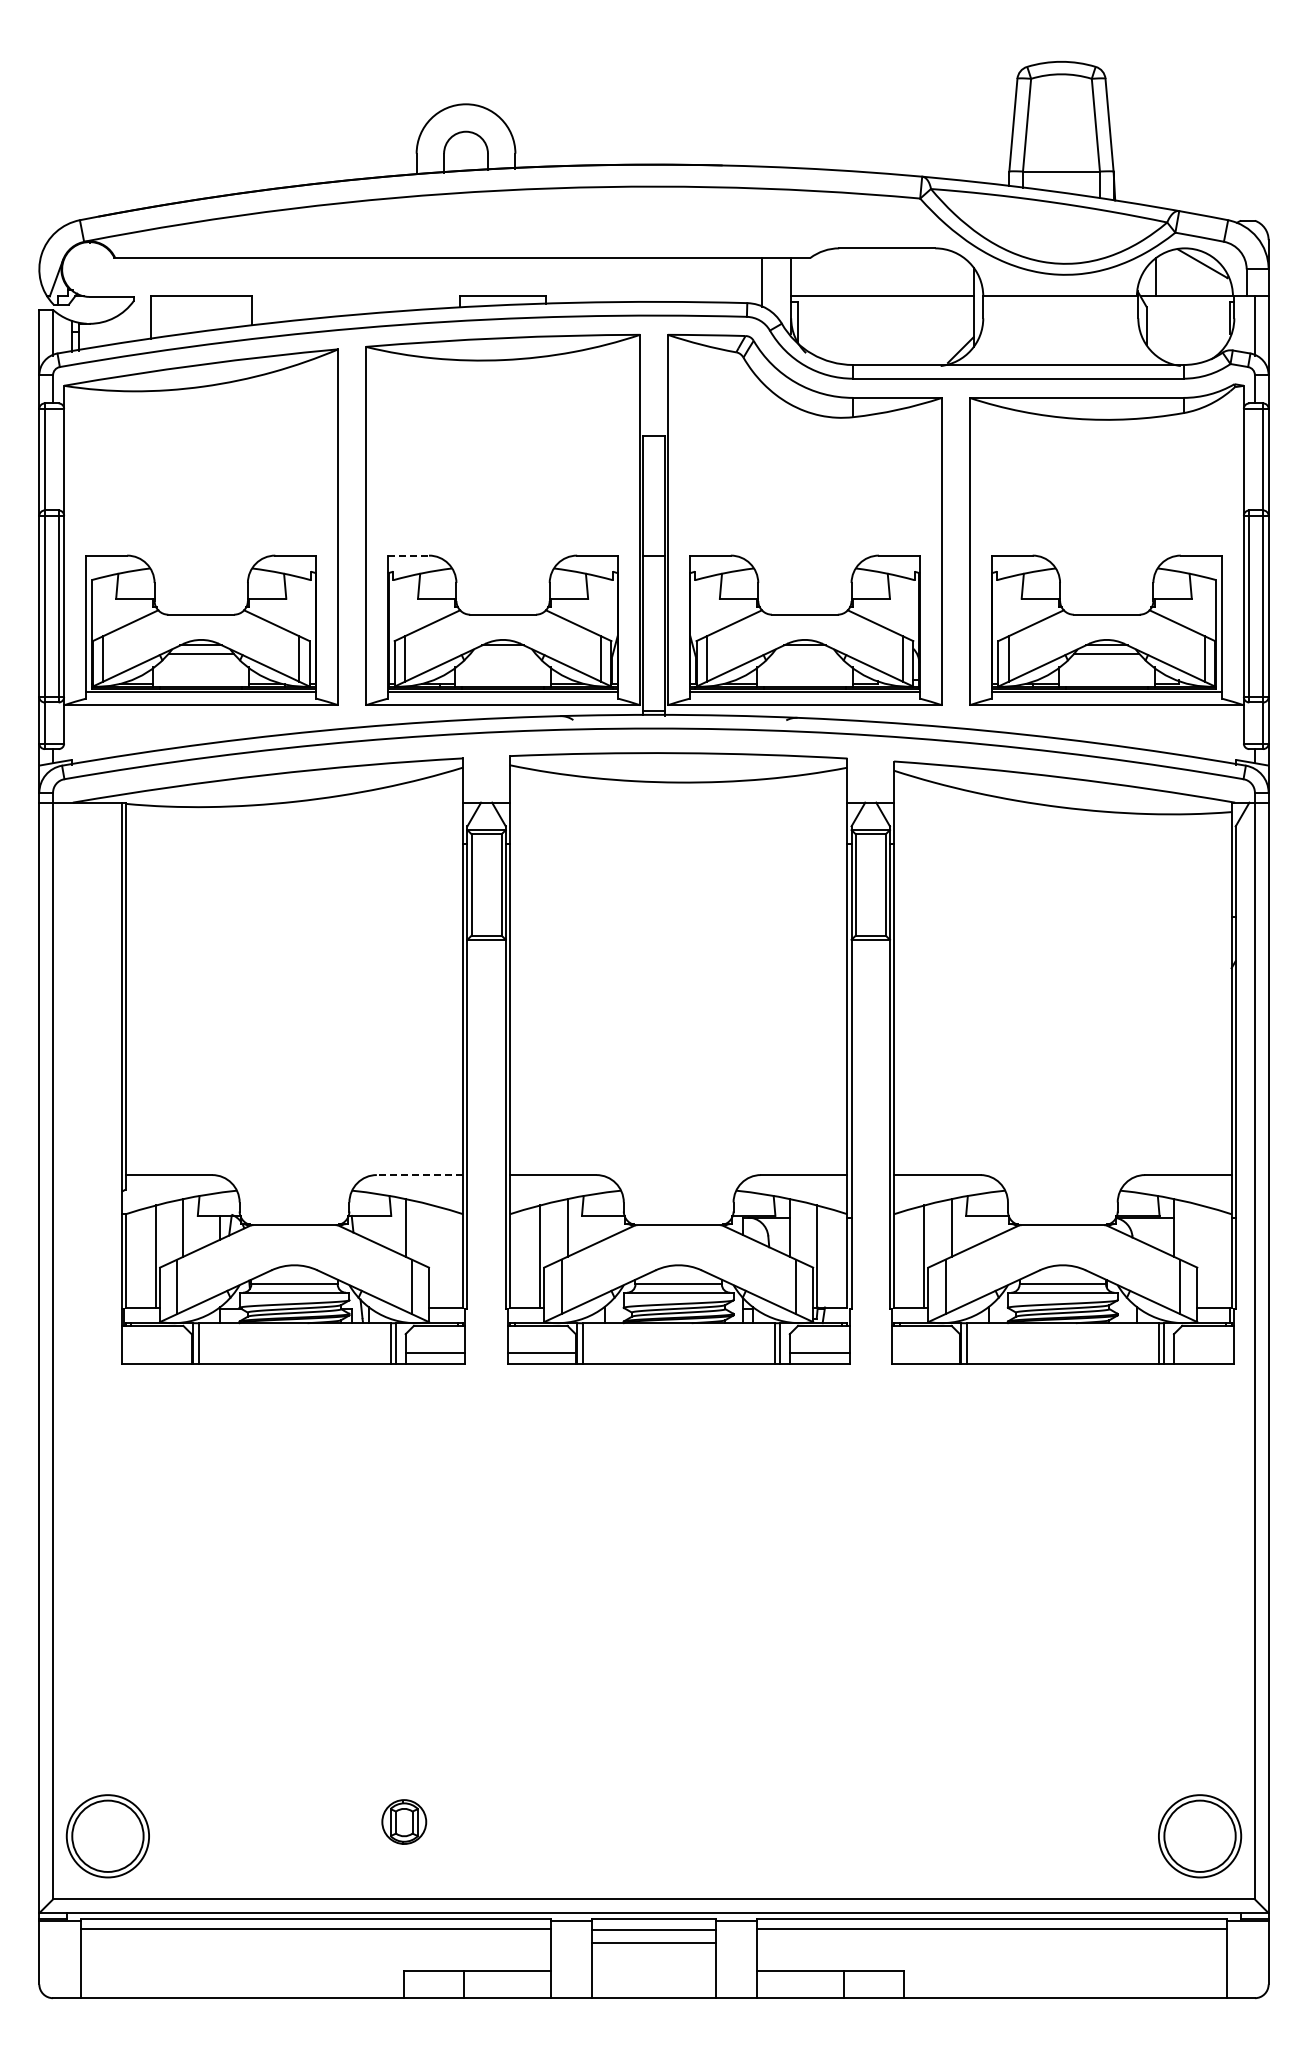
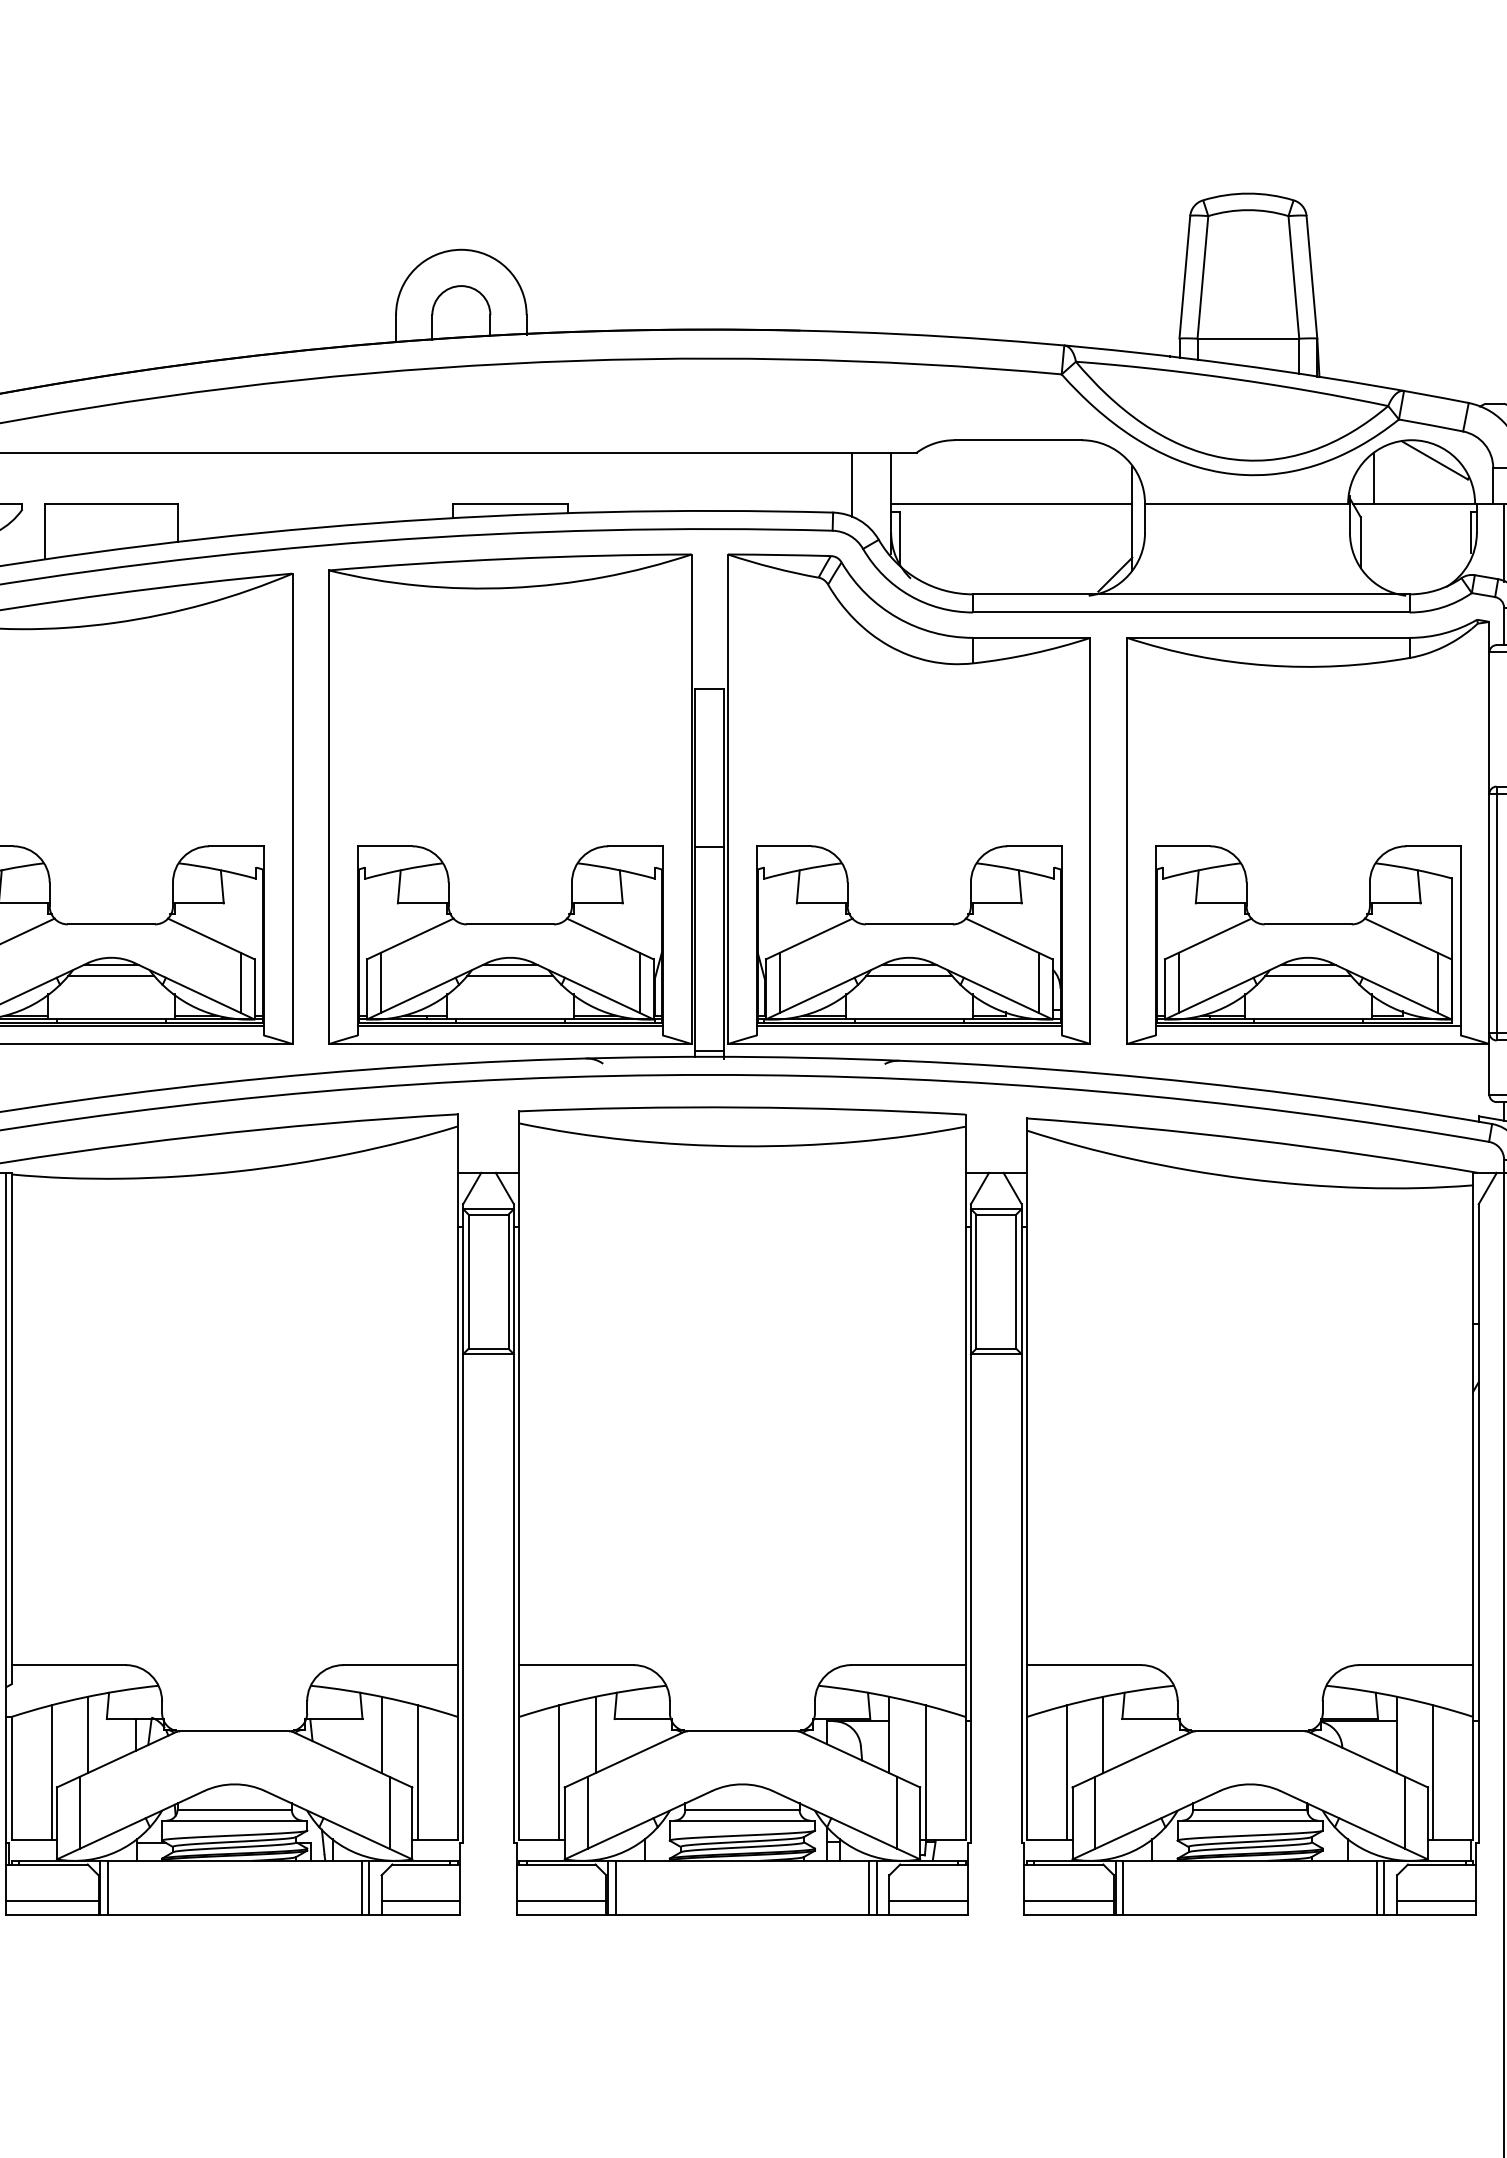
line: (408, 555) -> (385, 846), dashed -> solid
line: (502, 653) -> (509, 975), added
line: (804, 653) -> (908, 975), added
line: (419, 1175) -> (399, 1665), dashed -> solid
line: (433, 1256) -> (418, 1772), added
line: (1201, 1256) -> (1433, 1772), added
line: (156, 1353) -> (52, 1900), added
line: (925, 1353) -> (1068, 1900), added
line: (1203, 1353) -> (1436, 1900), added

